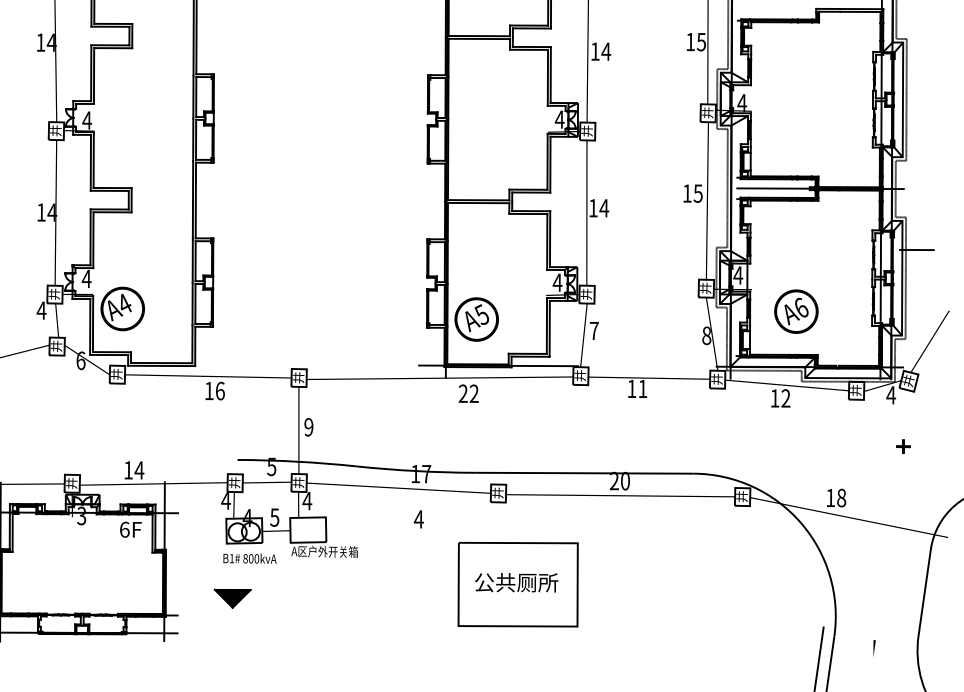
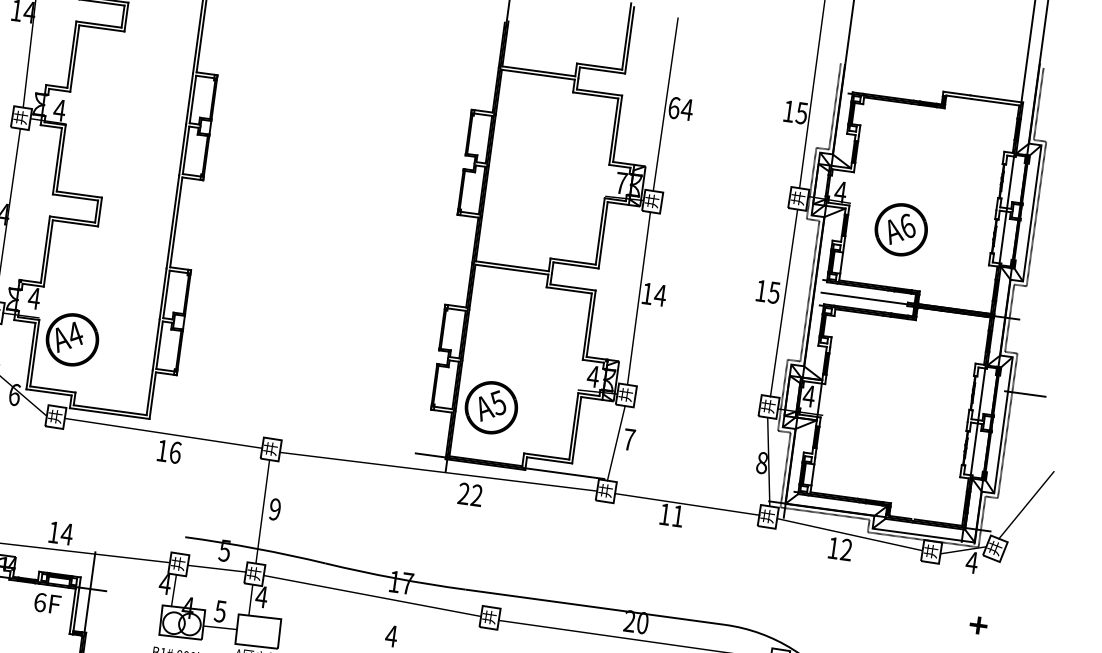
text: (595, 51) -> (674, 107), 14 -> 64
text: (559, 119) -> (621, 183), 4 -> 7
text: (796, 311) -> (901, 229), moved

